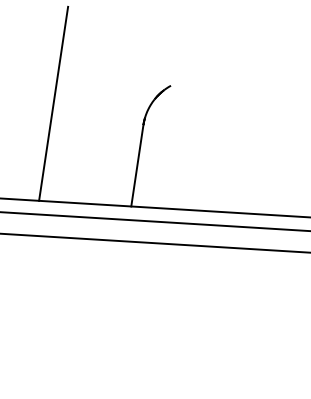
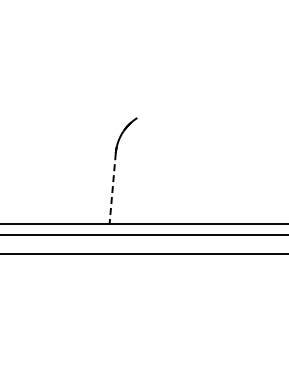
line: (53, 103) -> (37, 139), removed
line: (137, 165) -> (112, 188), solid -> dashed

